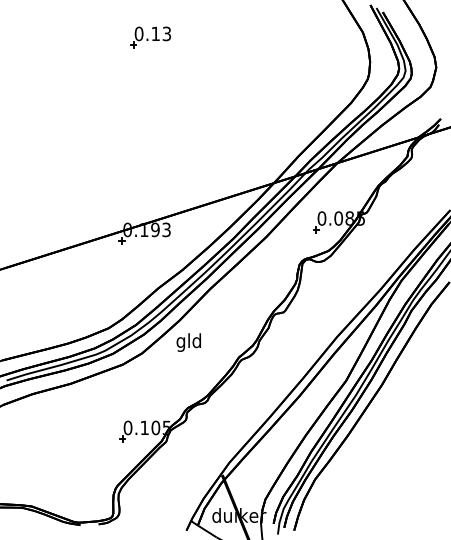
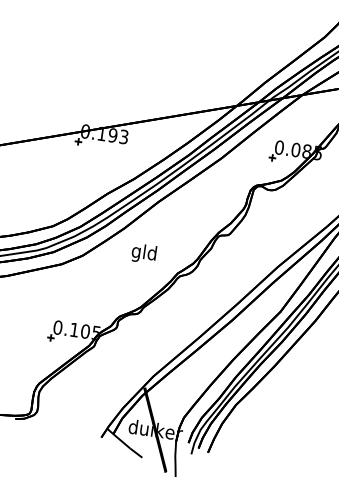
text: (188, 342) -> (143, 253), moved

